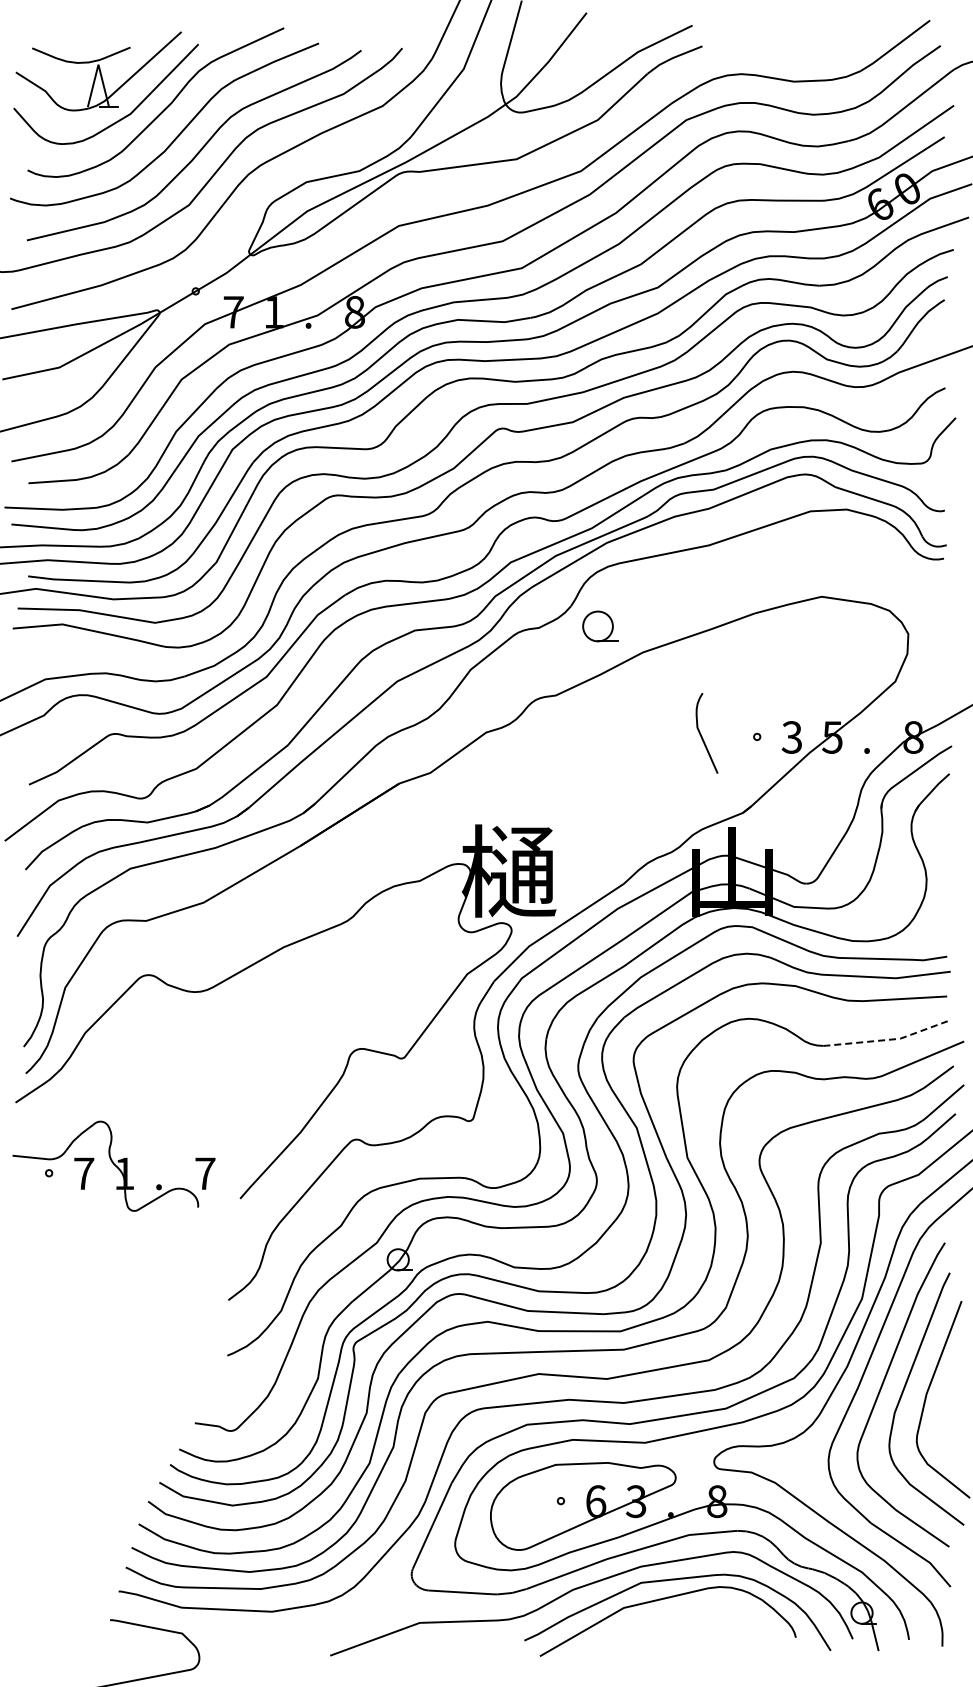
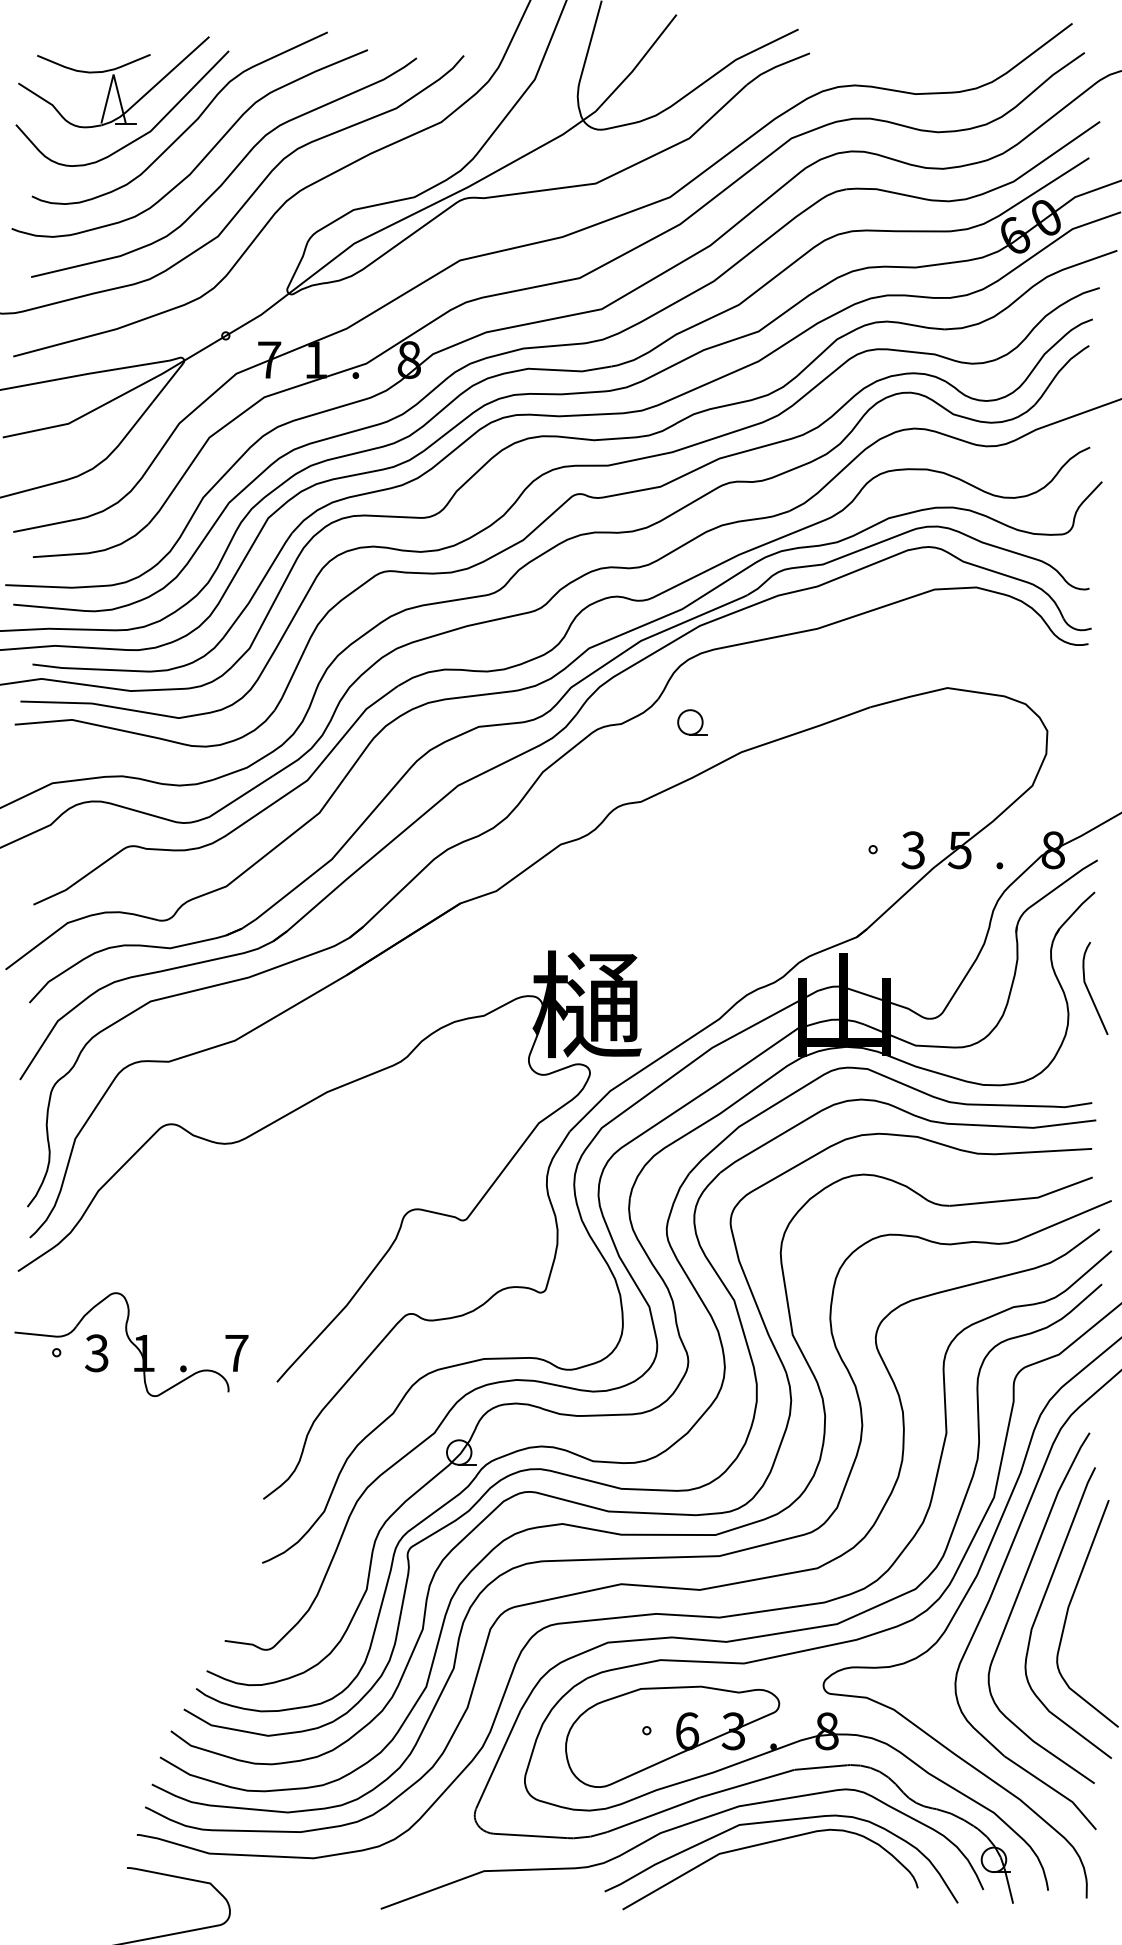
part: (600, 626) -> (692, 722), size x0.71
curve: (702, 736) -> (1090, 992), moved
line: (887, 1039) -> (1023, 1198), dashed -> solid
text: (83, 1173) -> (96, 1352), 7 -> 3

